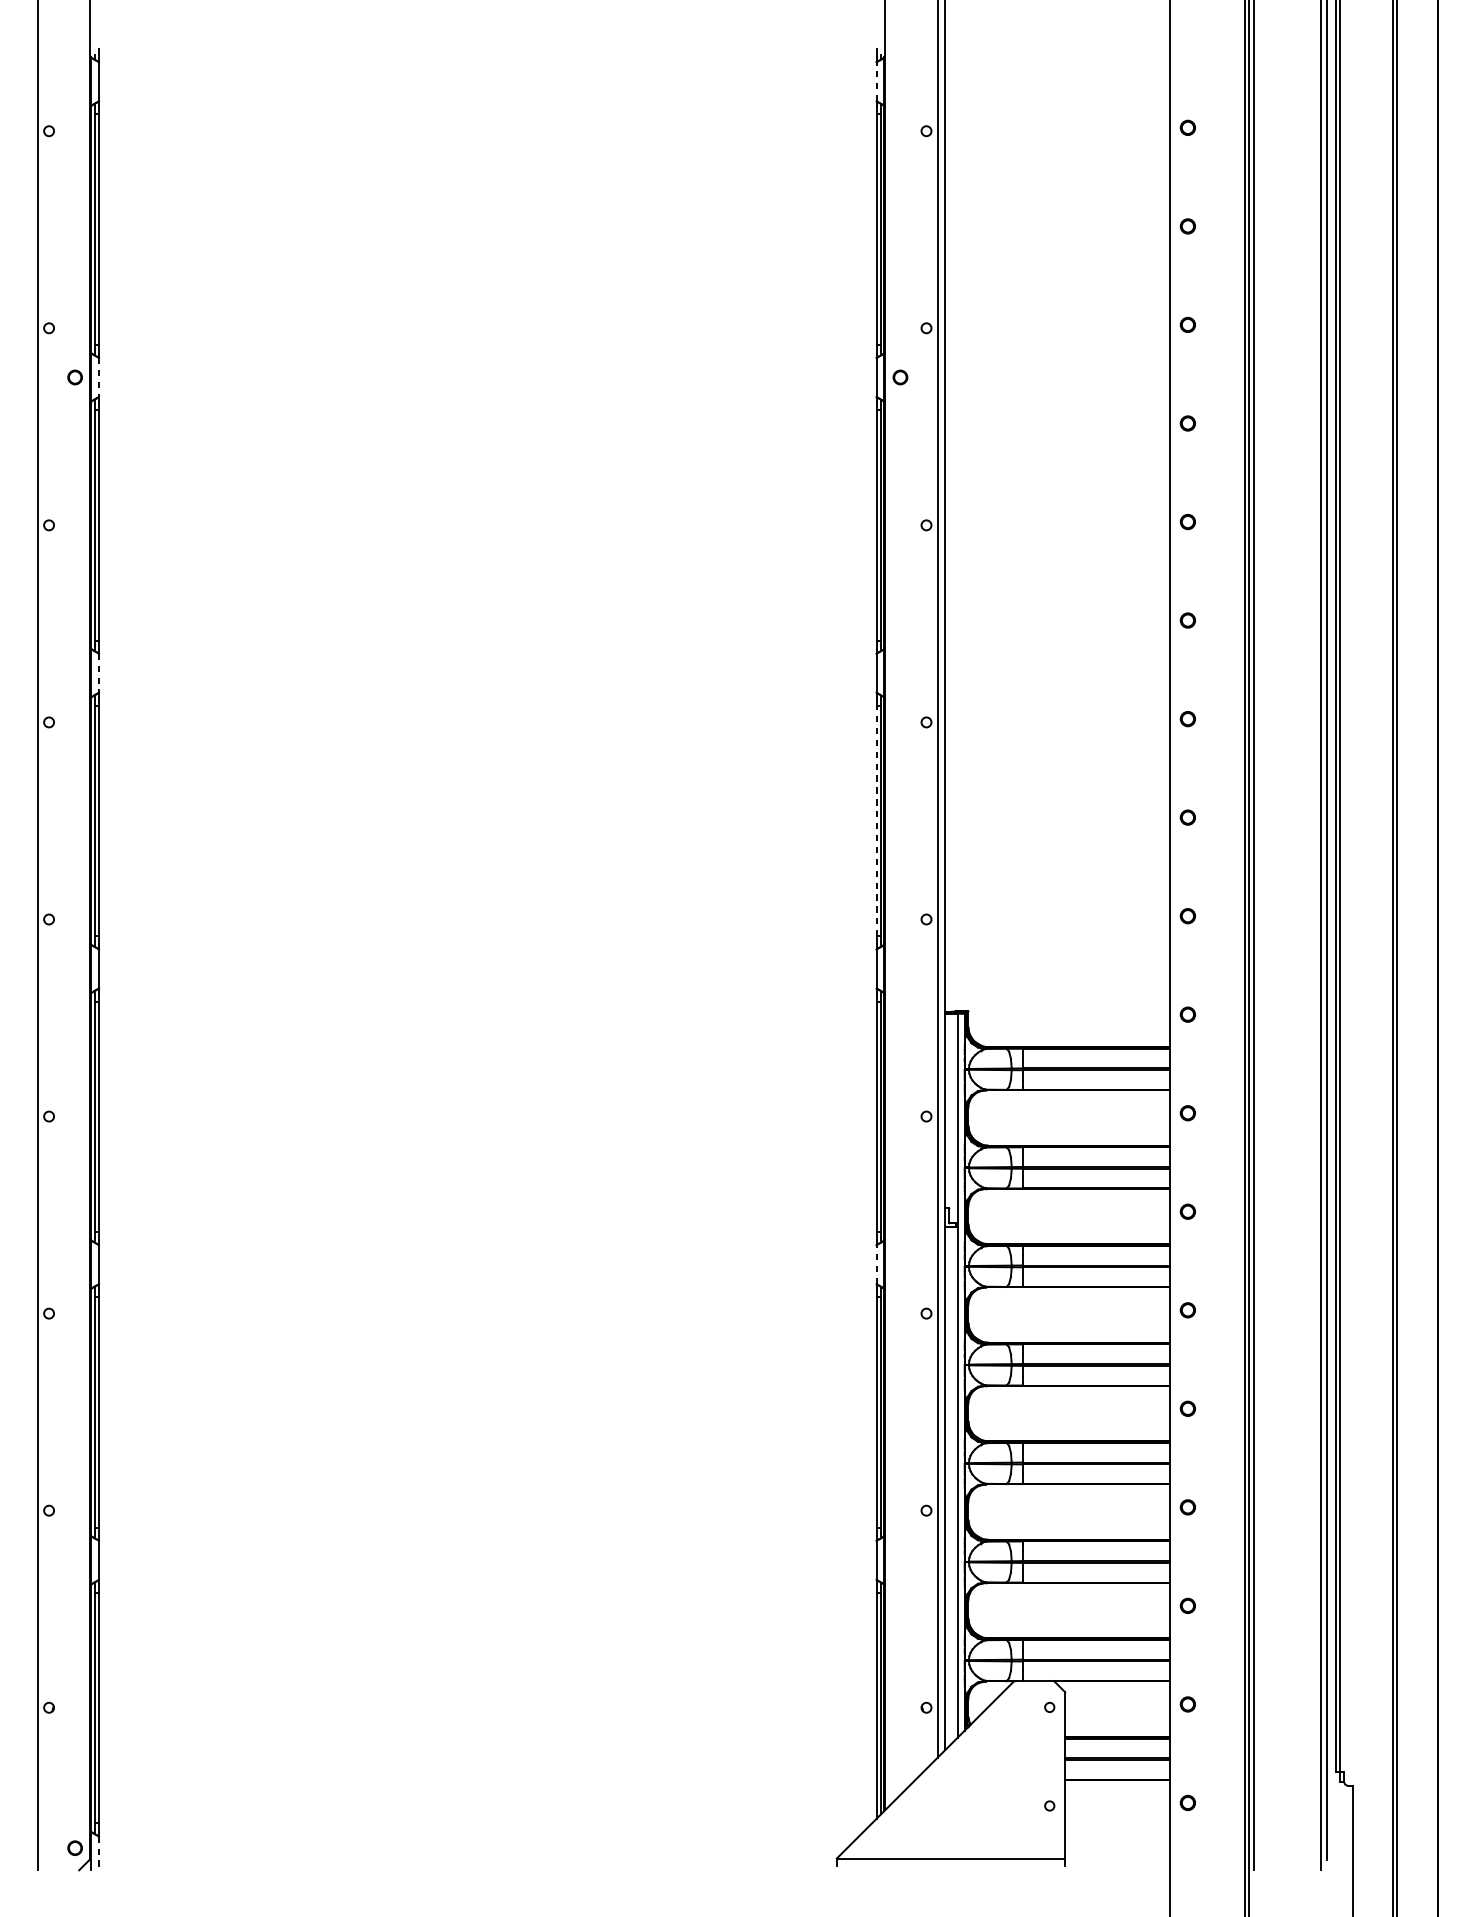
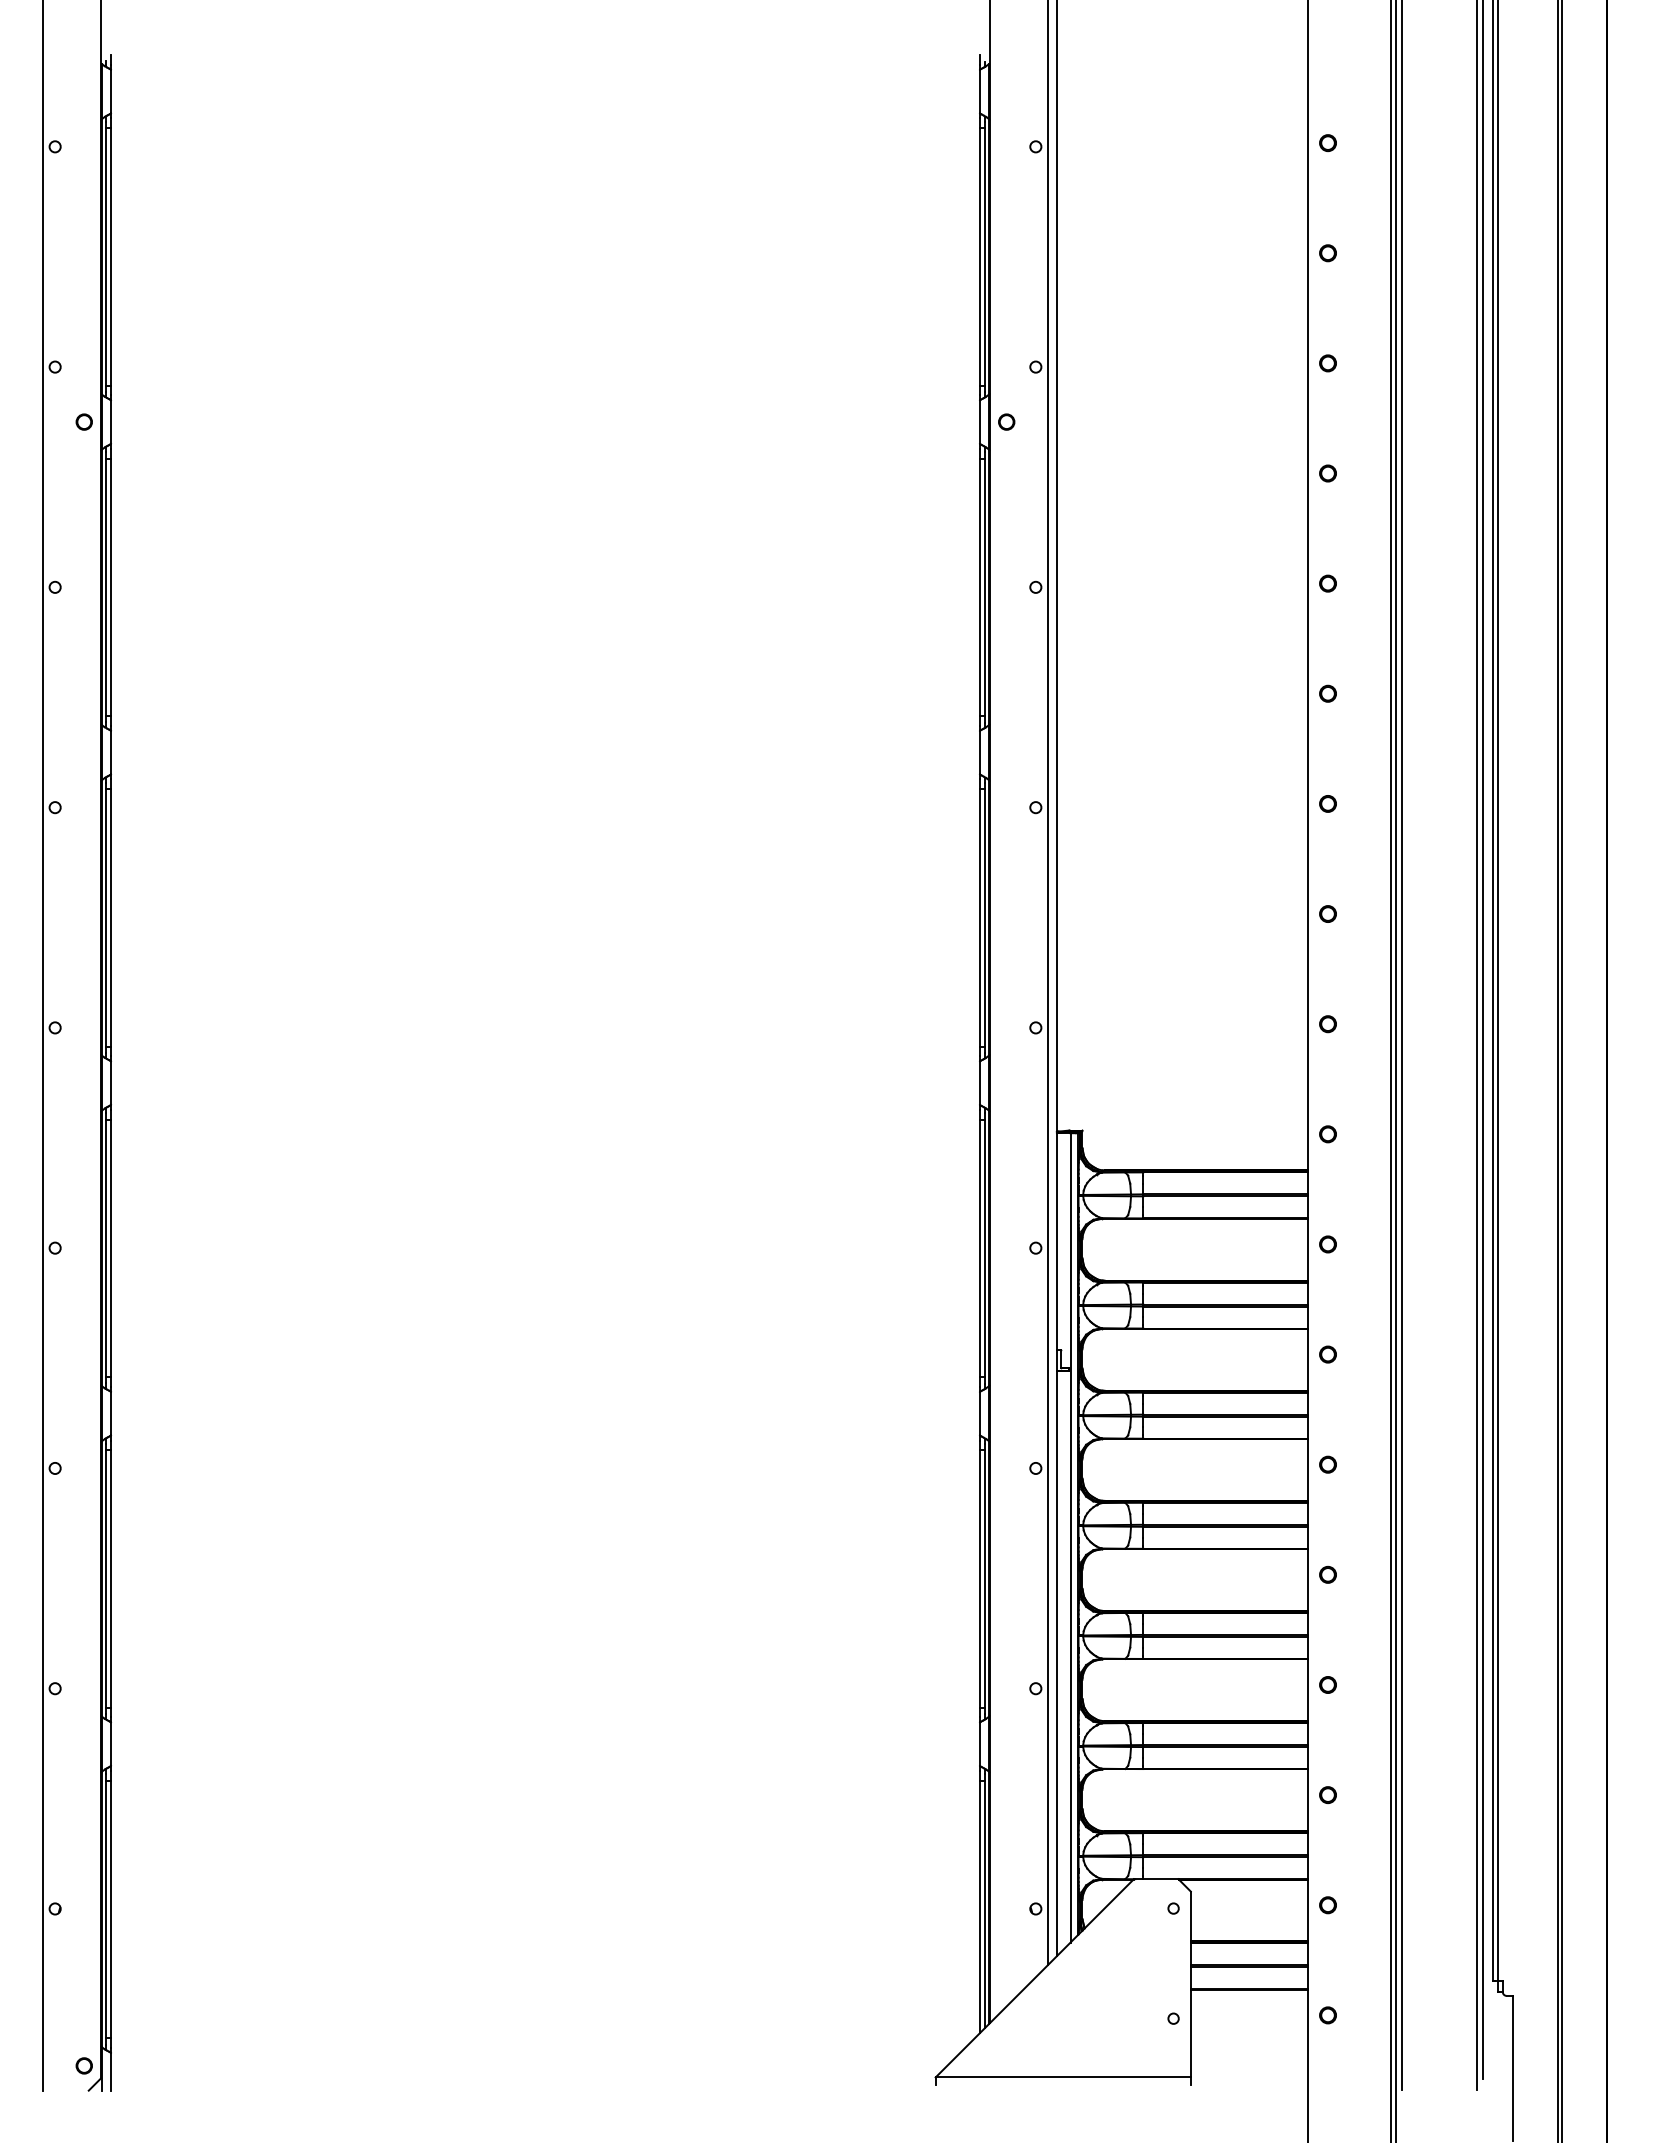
line: (876, 81) -> (980, 91), dashed -> solid
line: (98, 377) -> (110, 422), dashed -> solid
line: (98, 673) -> (110, 752), dashed -> solid
line: (876, 820) -> (980, 917), dashed -> solid
line: (876, 1264) -> (980, 1413), dashed -> solid
line: (98, 1853) -> (110, 2071), dashed -> solid

